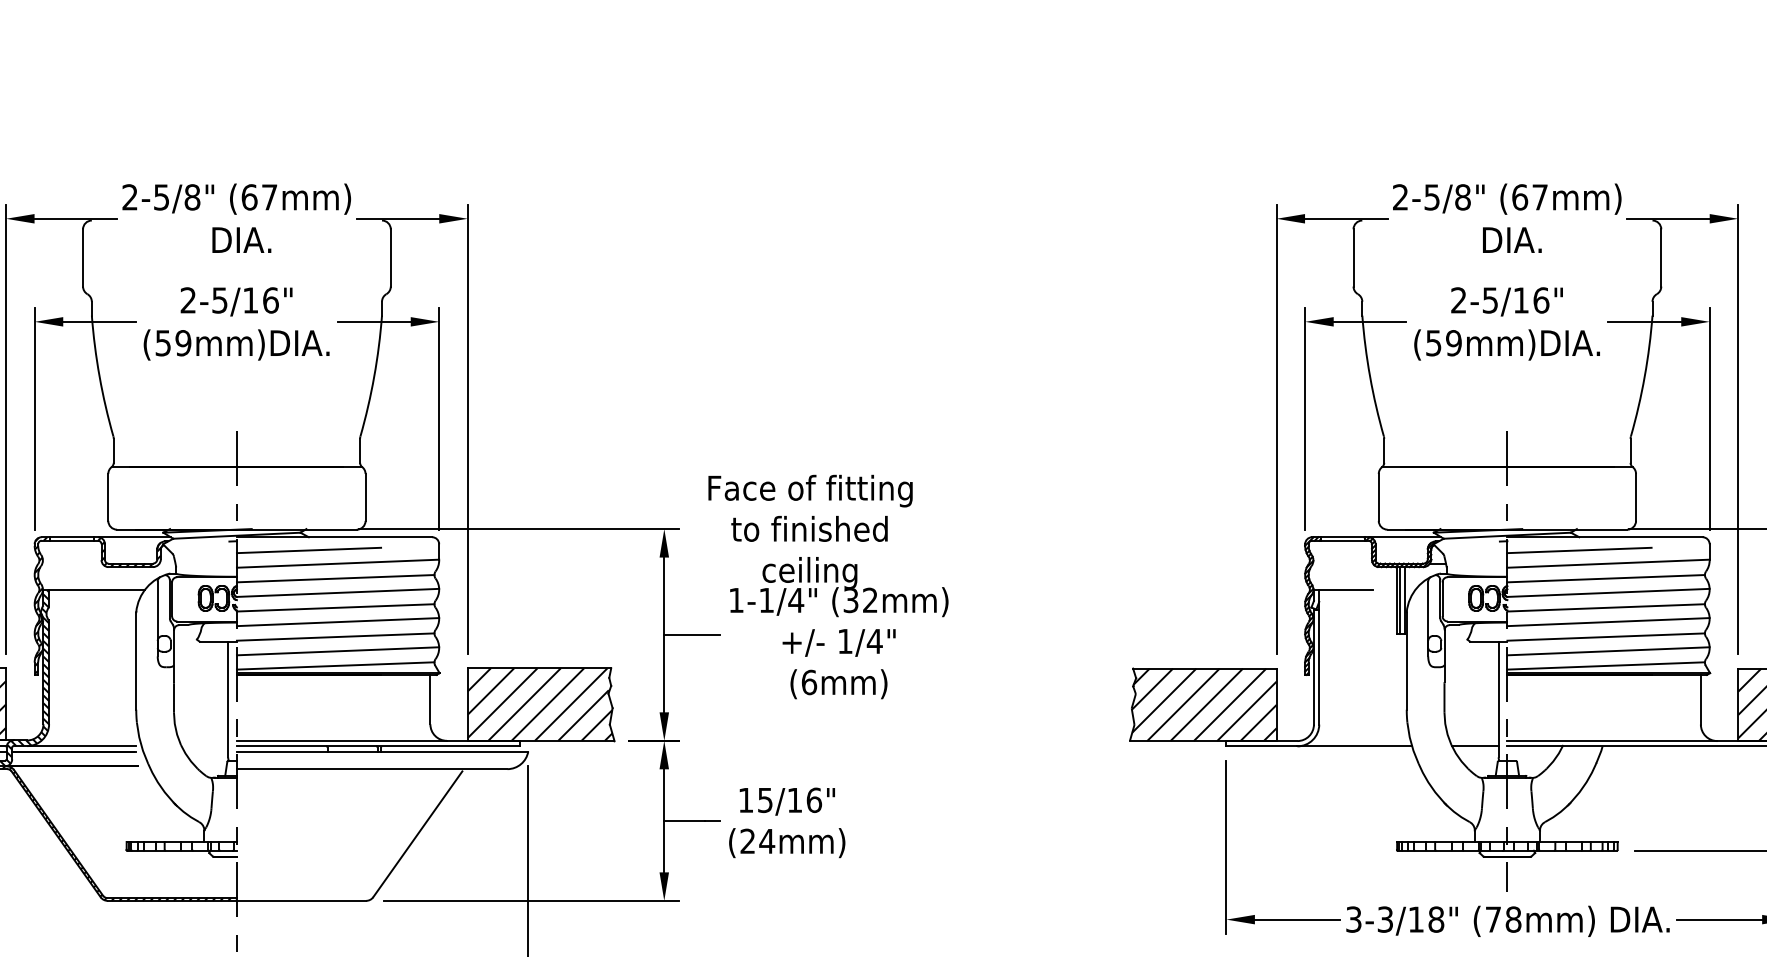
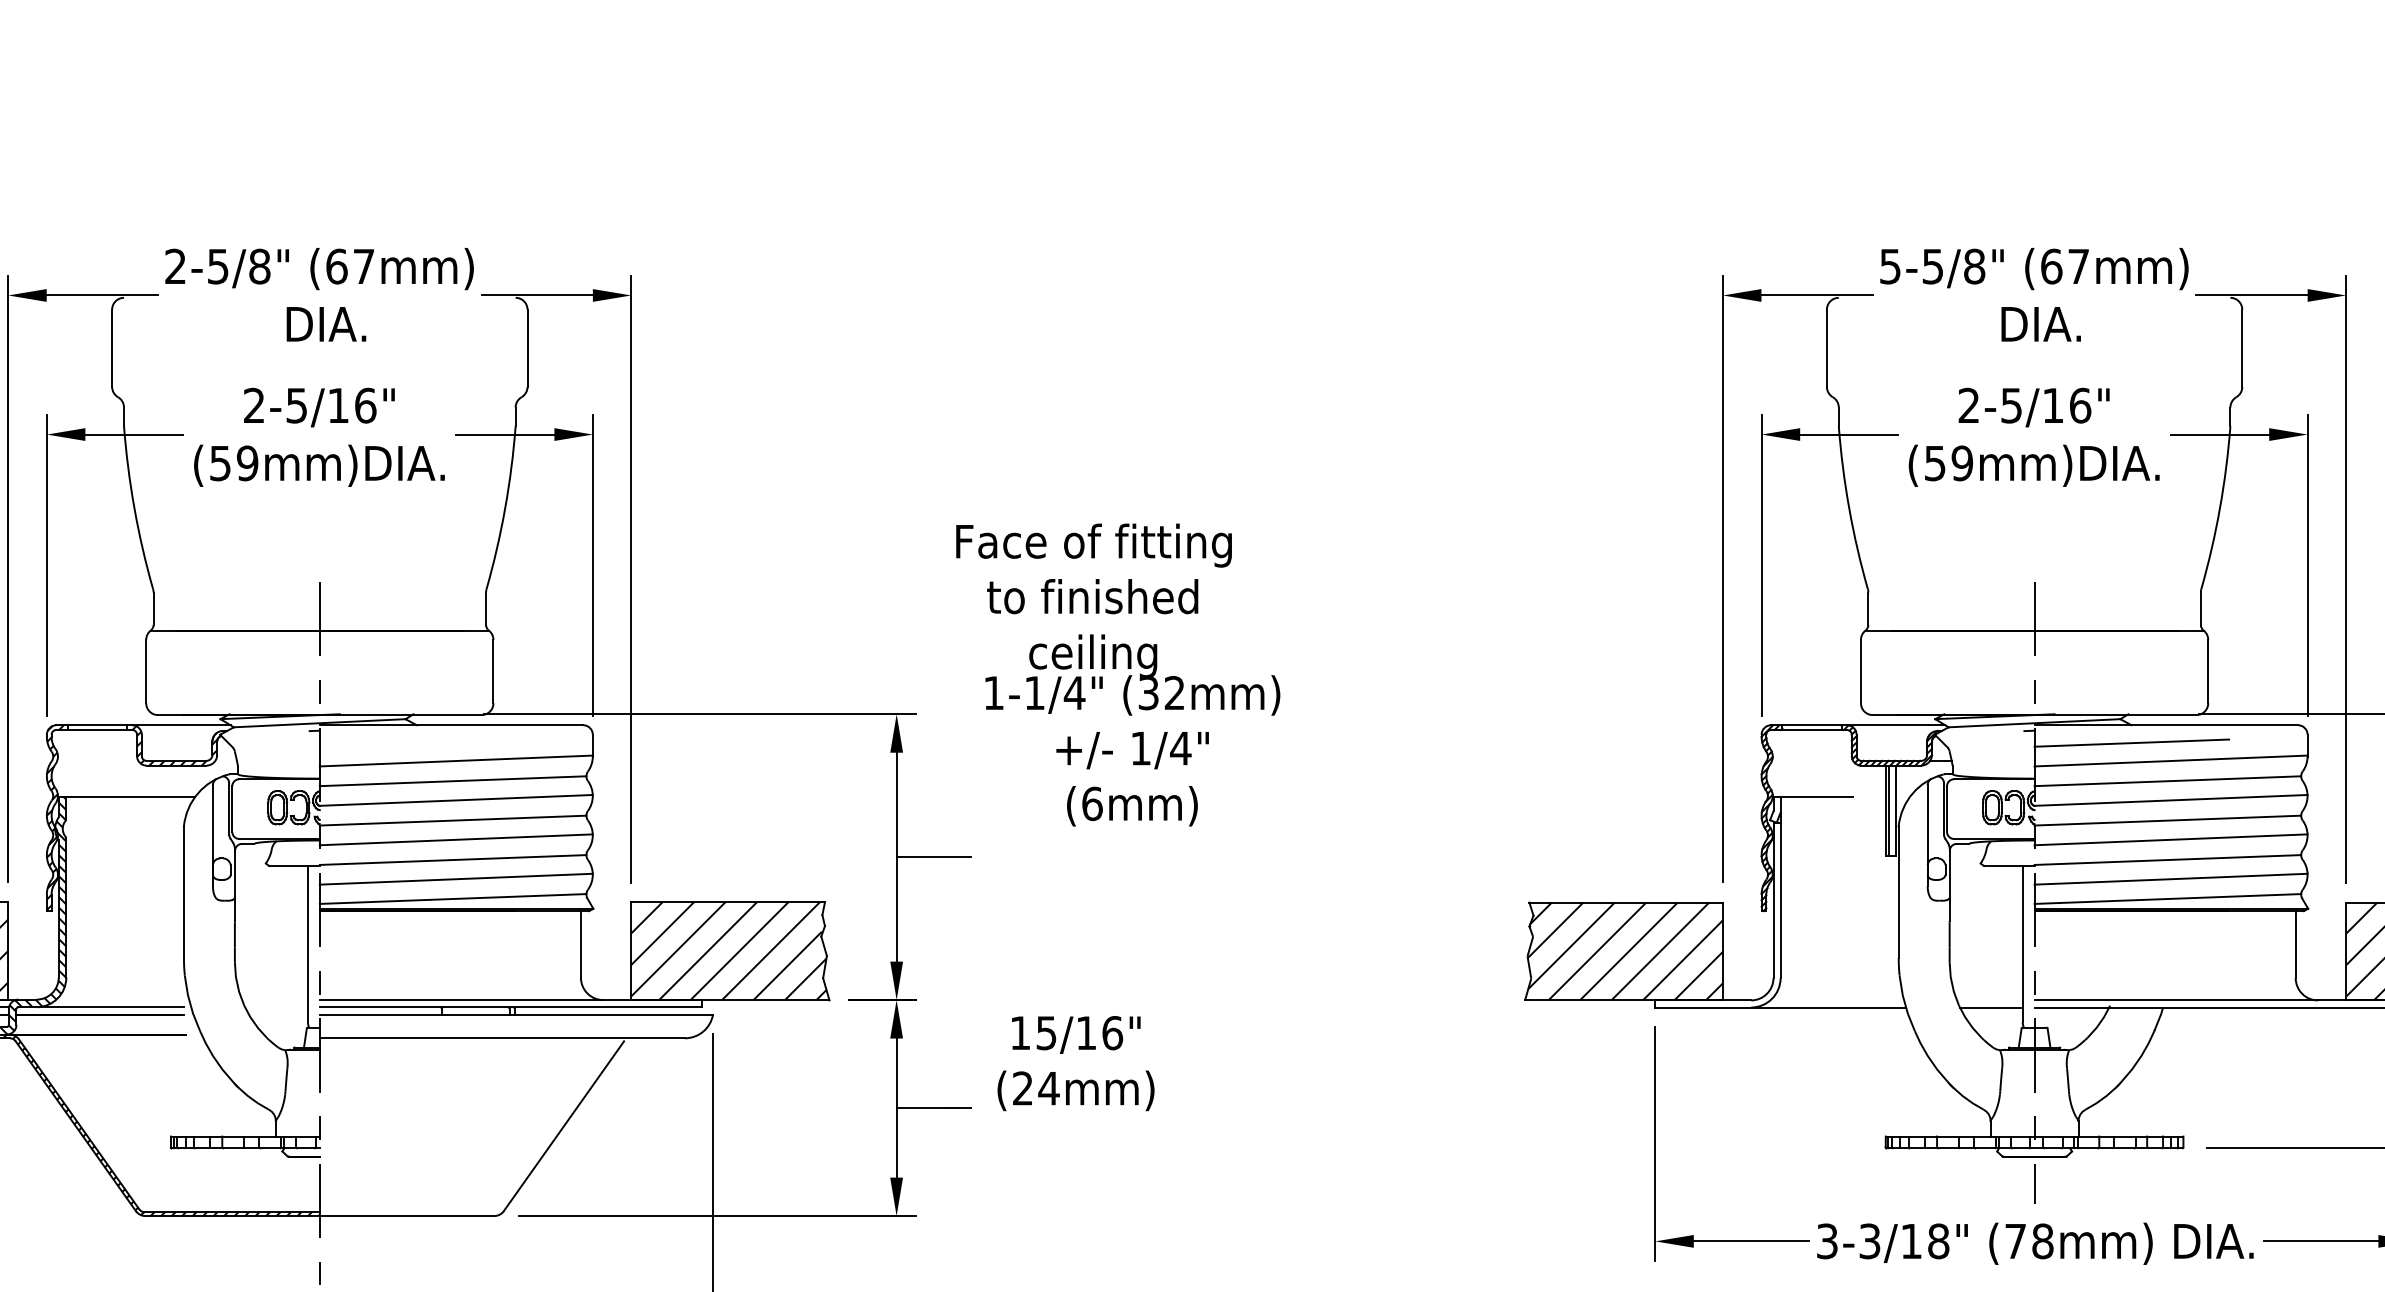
text: (1400, 197) -> (1890, 266), 2-5/8" -> 5-5/8"
line: (308, 550) -> (416, 743), removed
text: (828, 586) -> (1118, 674), moved
text: (787, 822) -> (1076, 1063), moved

